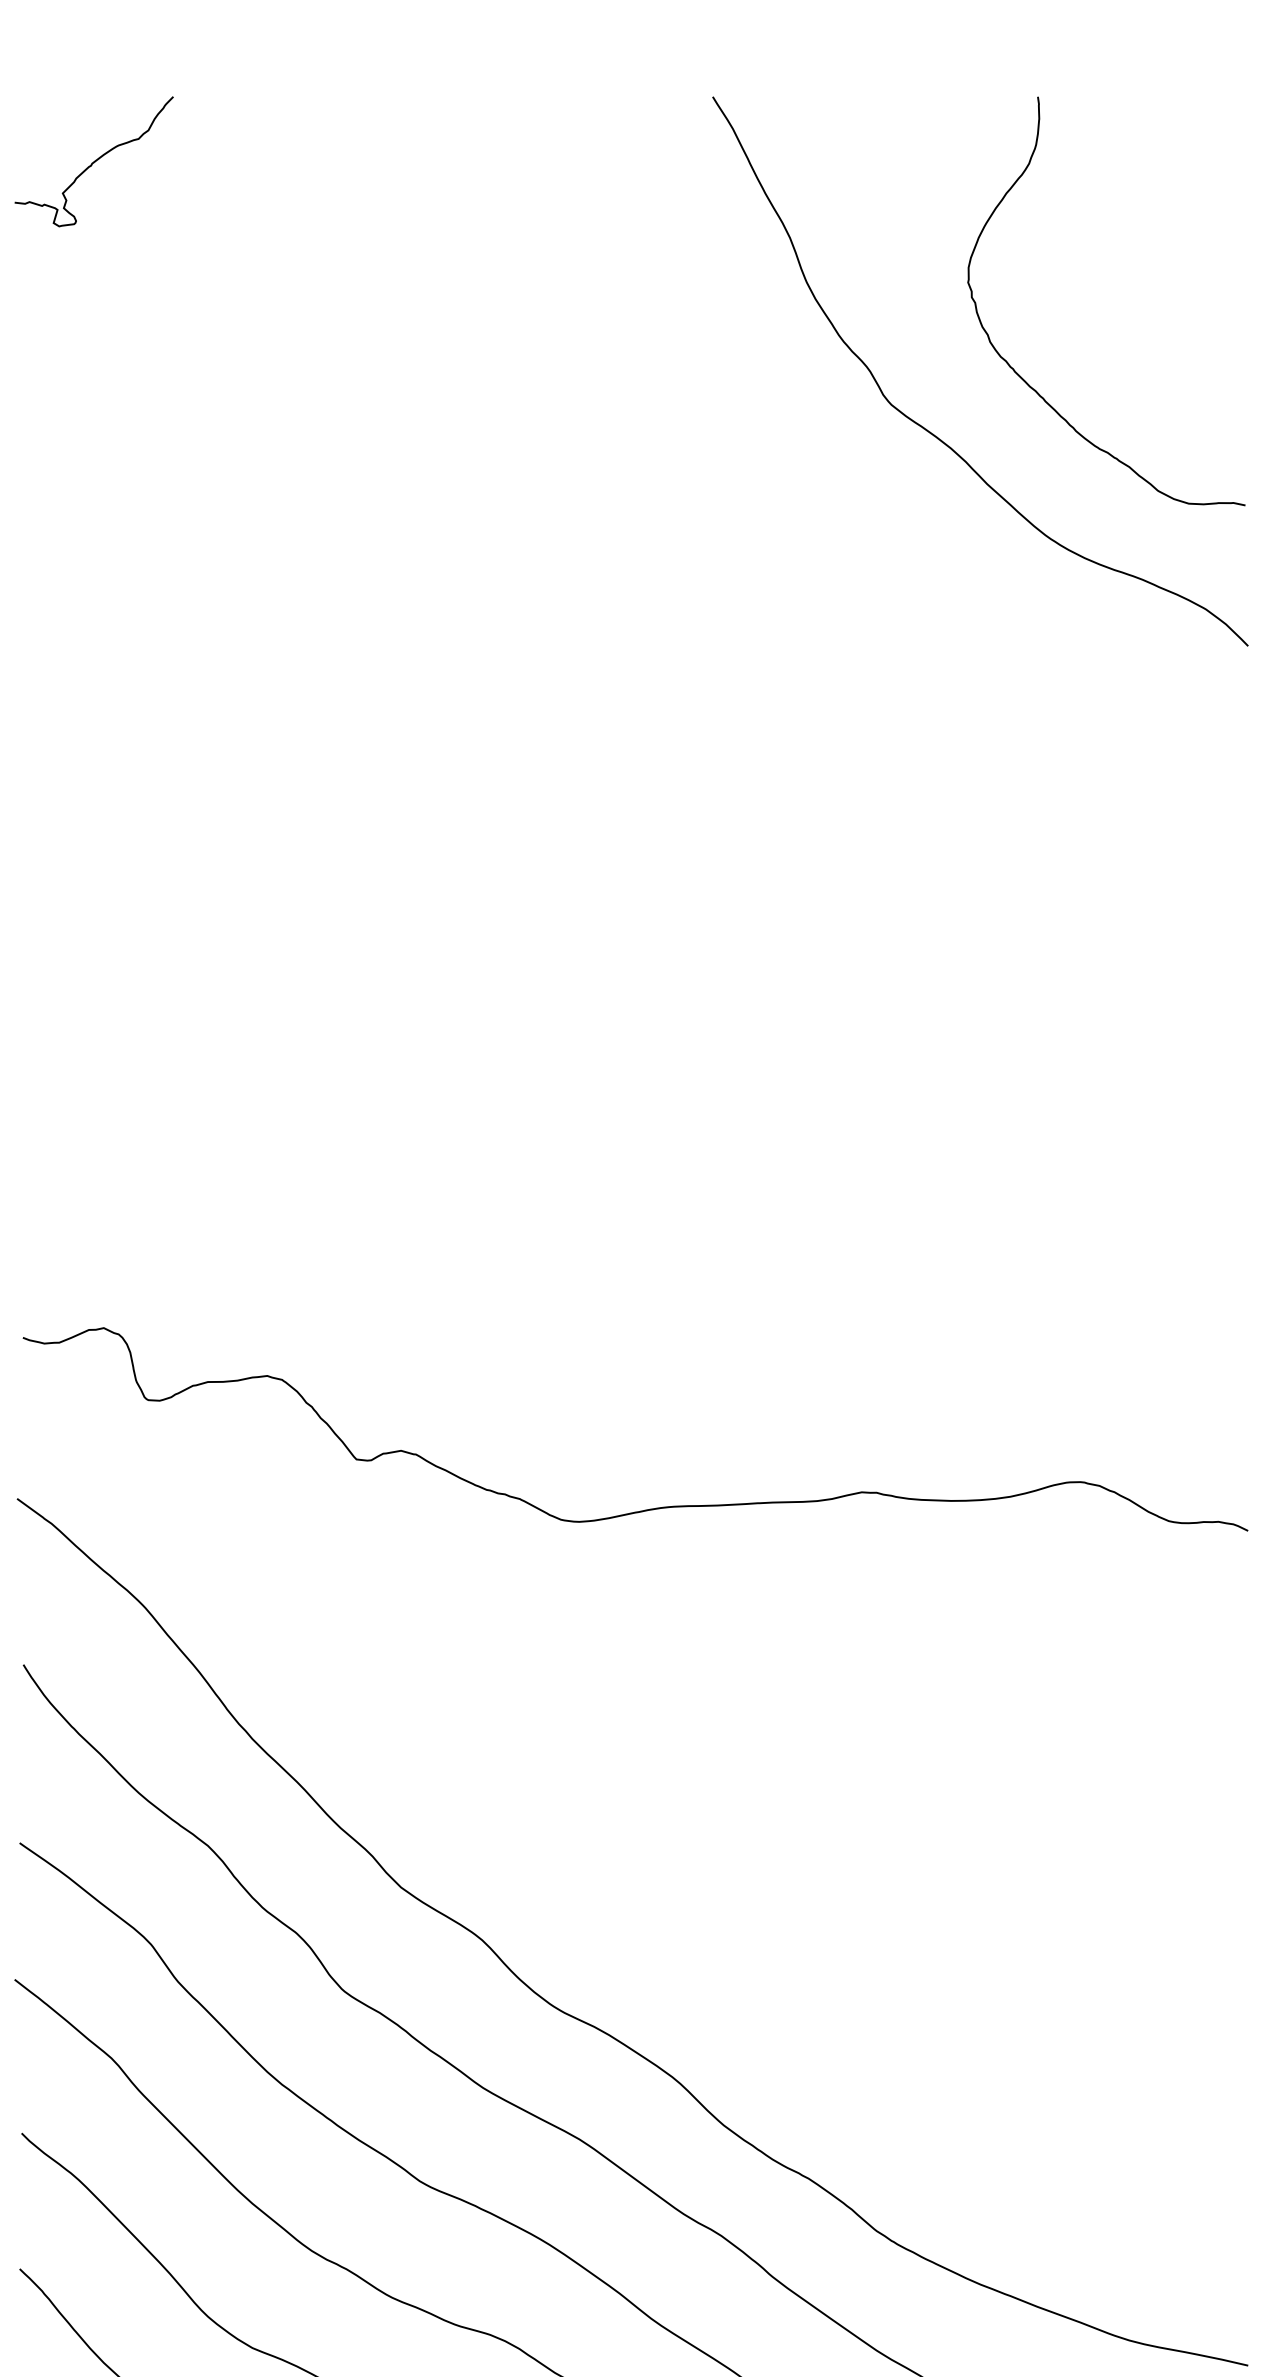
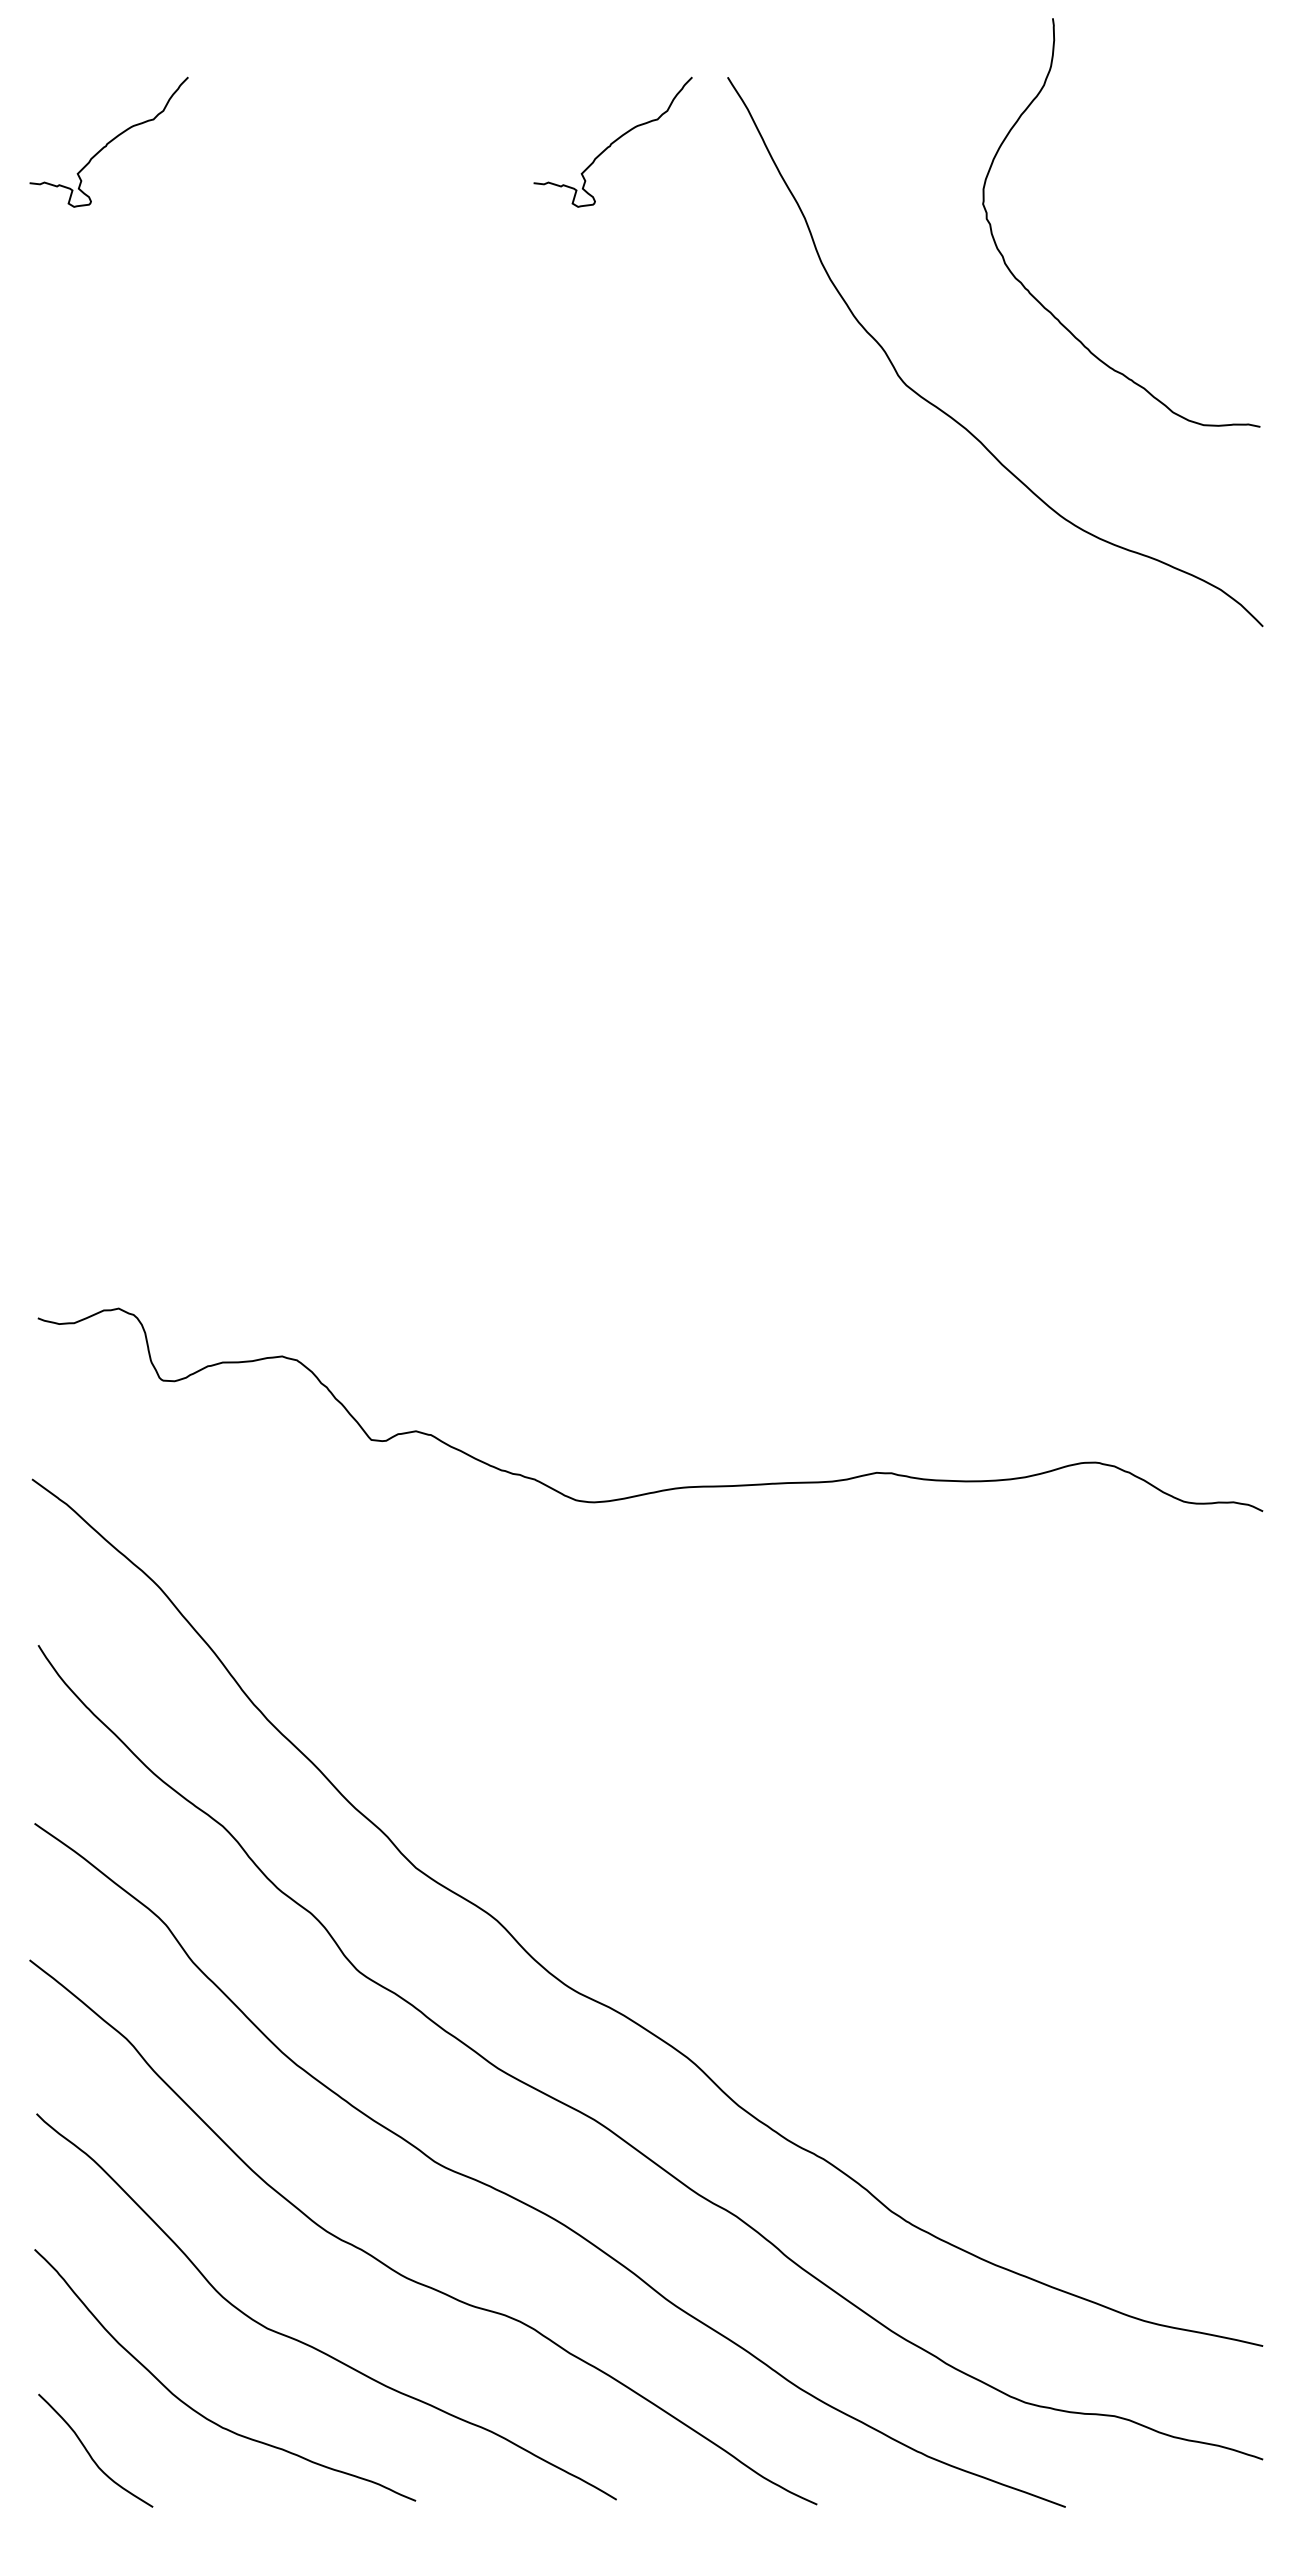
curve: (597, 161) -> (612, 141), added
curve: (1033, 388) -> (1048, 309), moved

